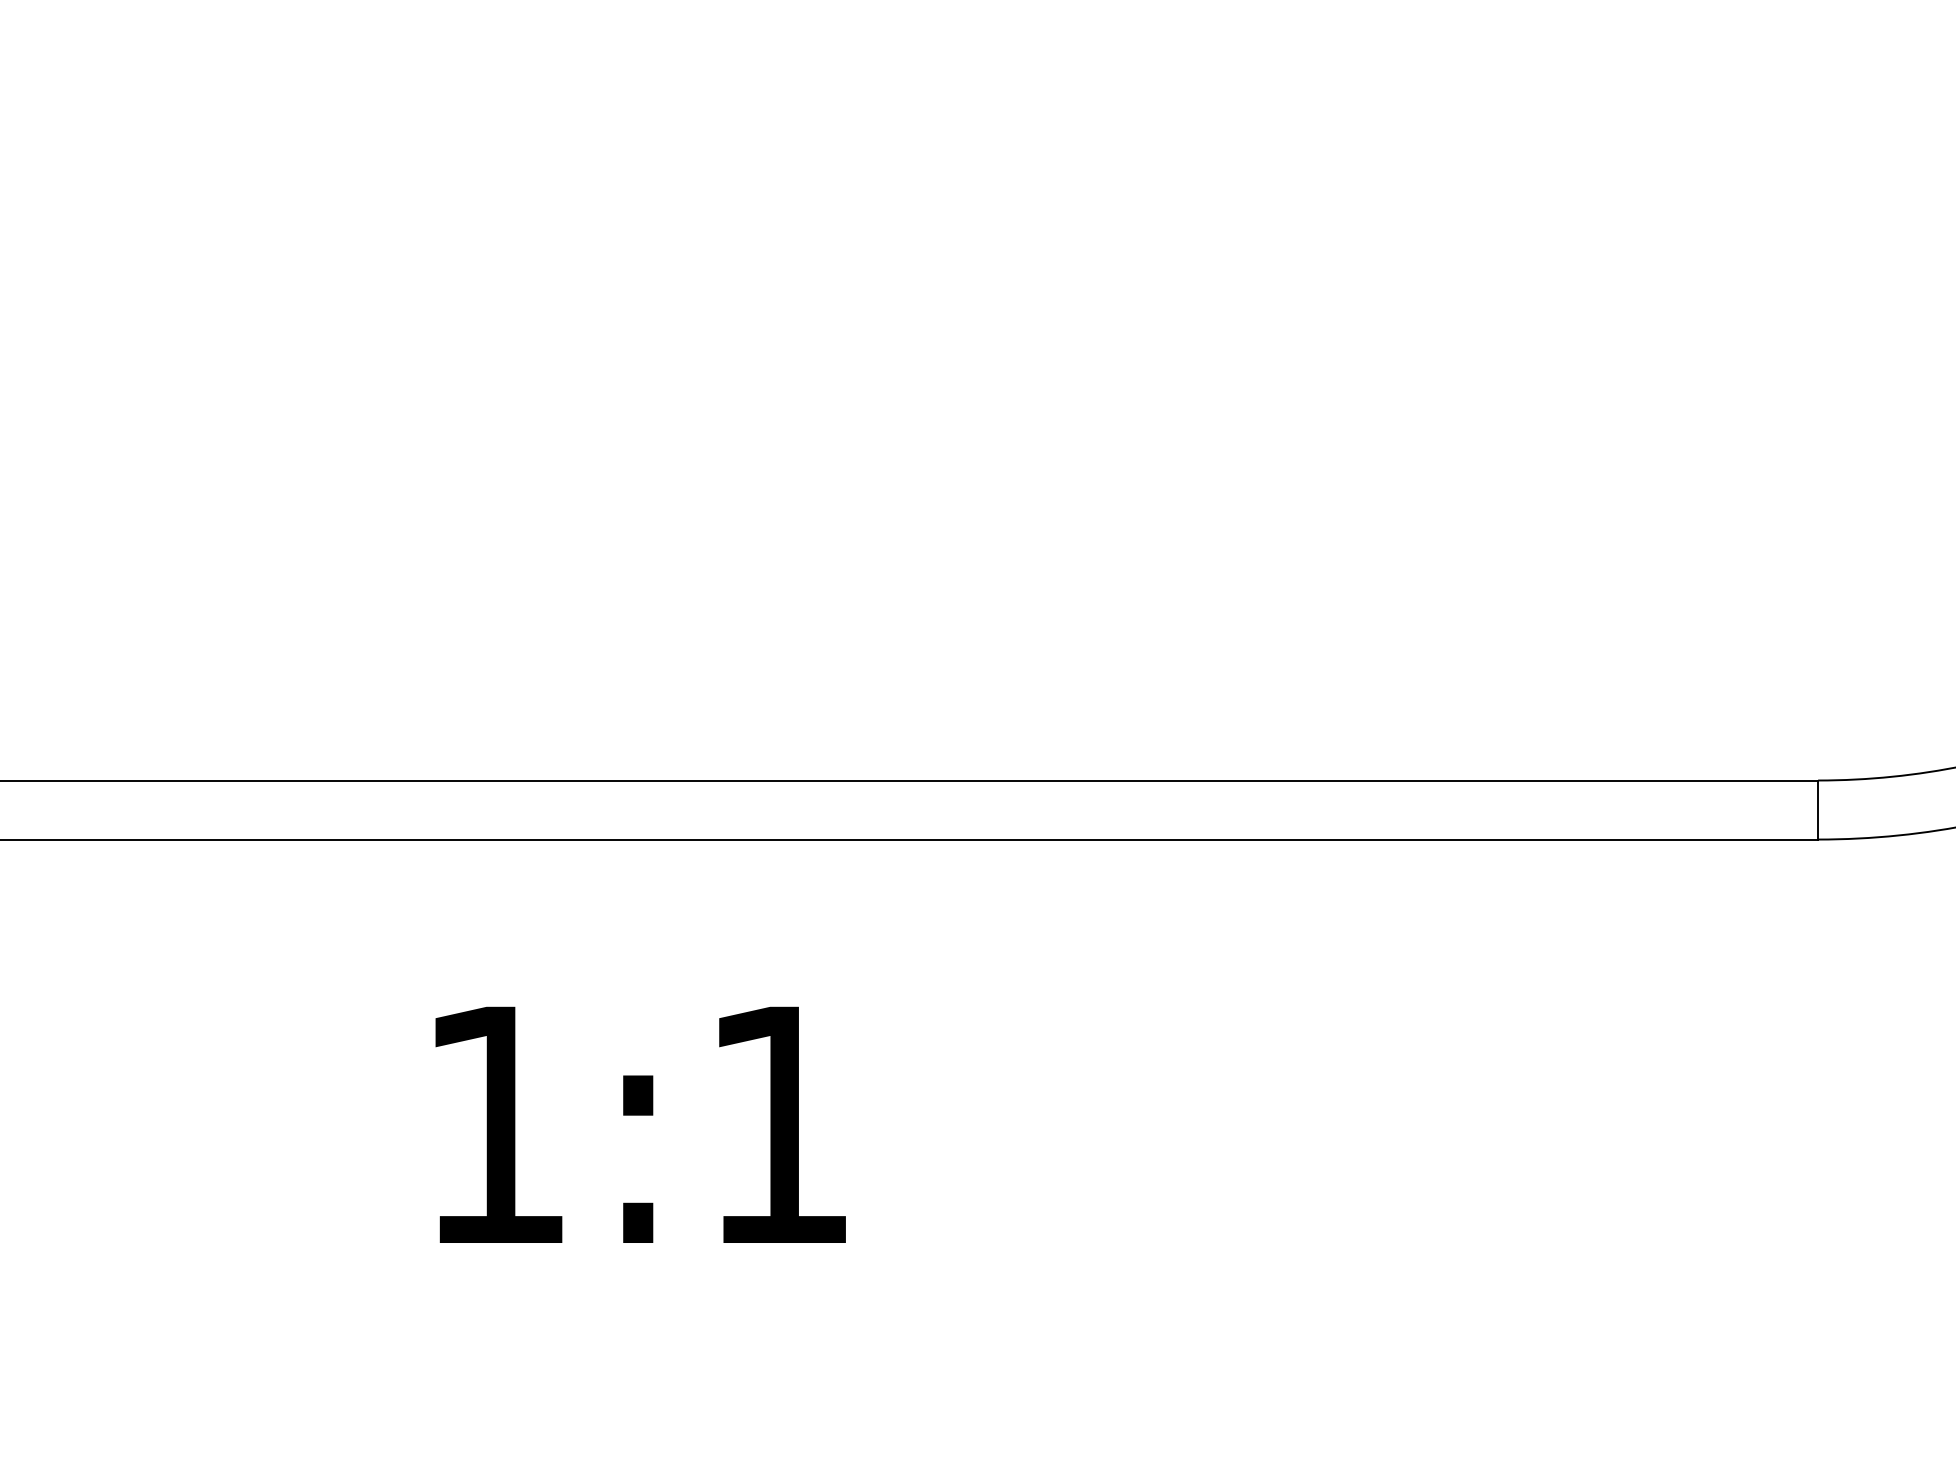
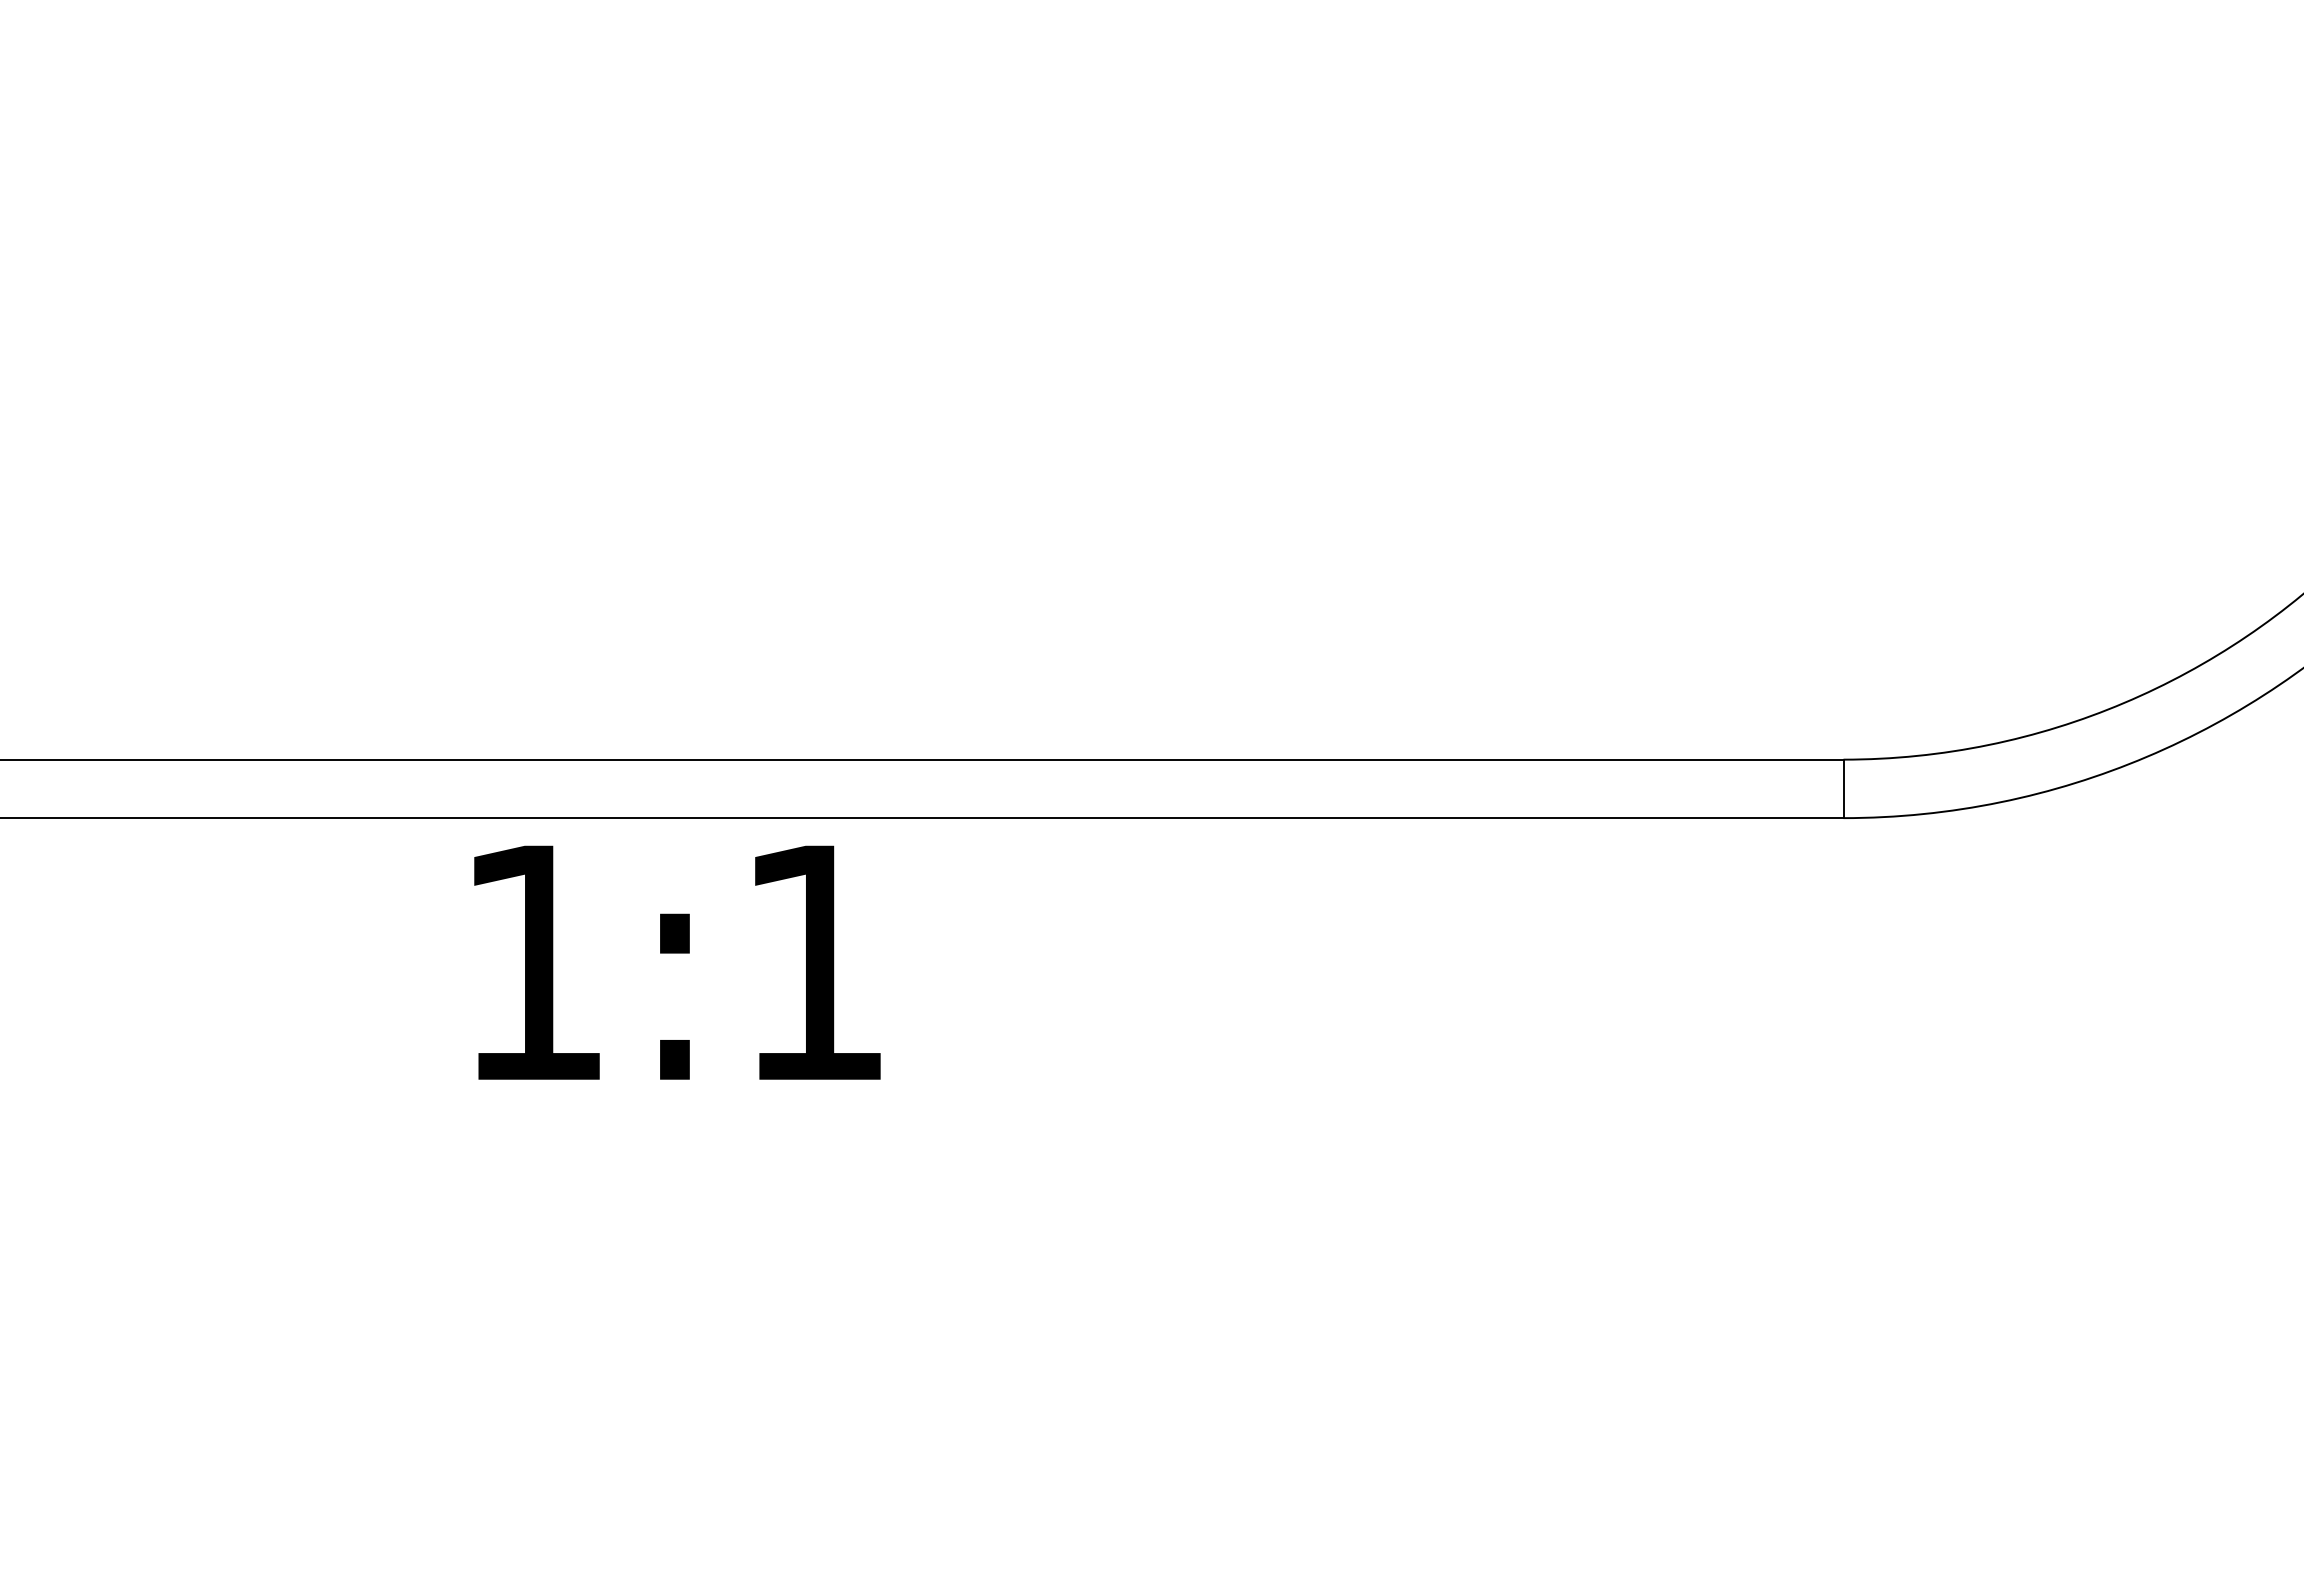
text: (640, 1124) -> (677, 962), moved

